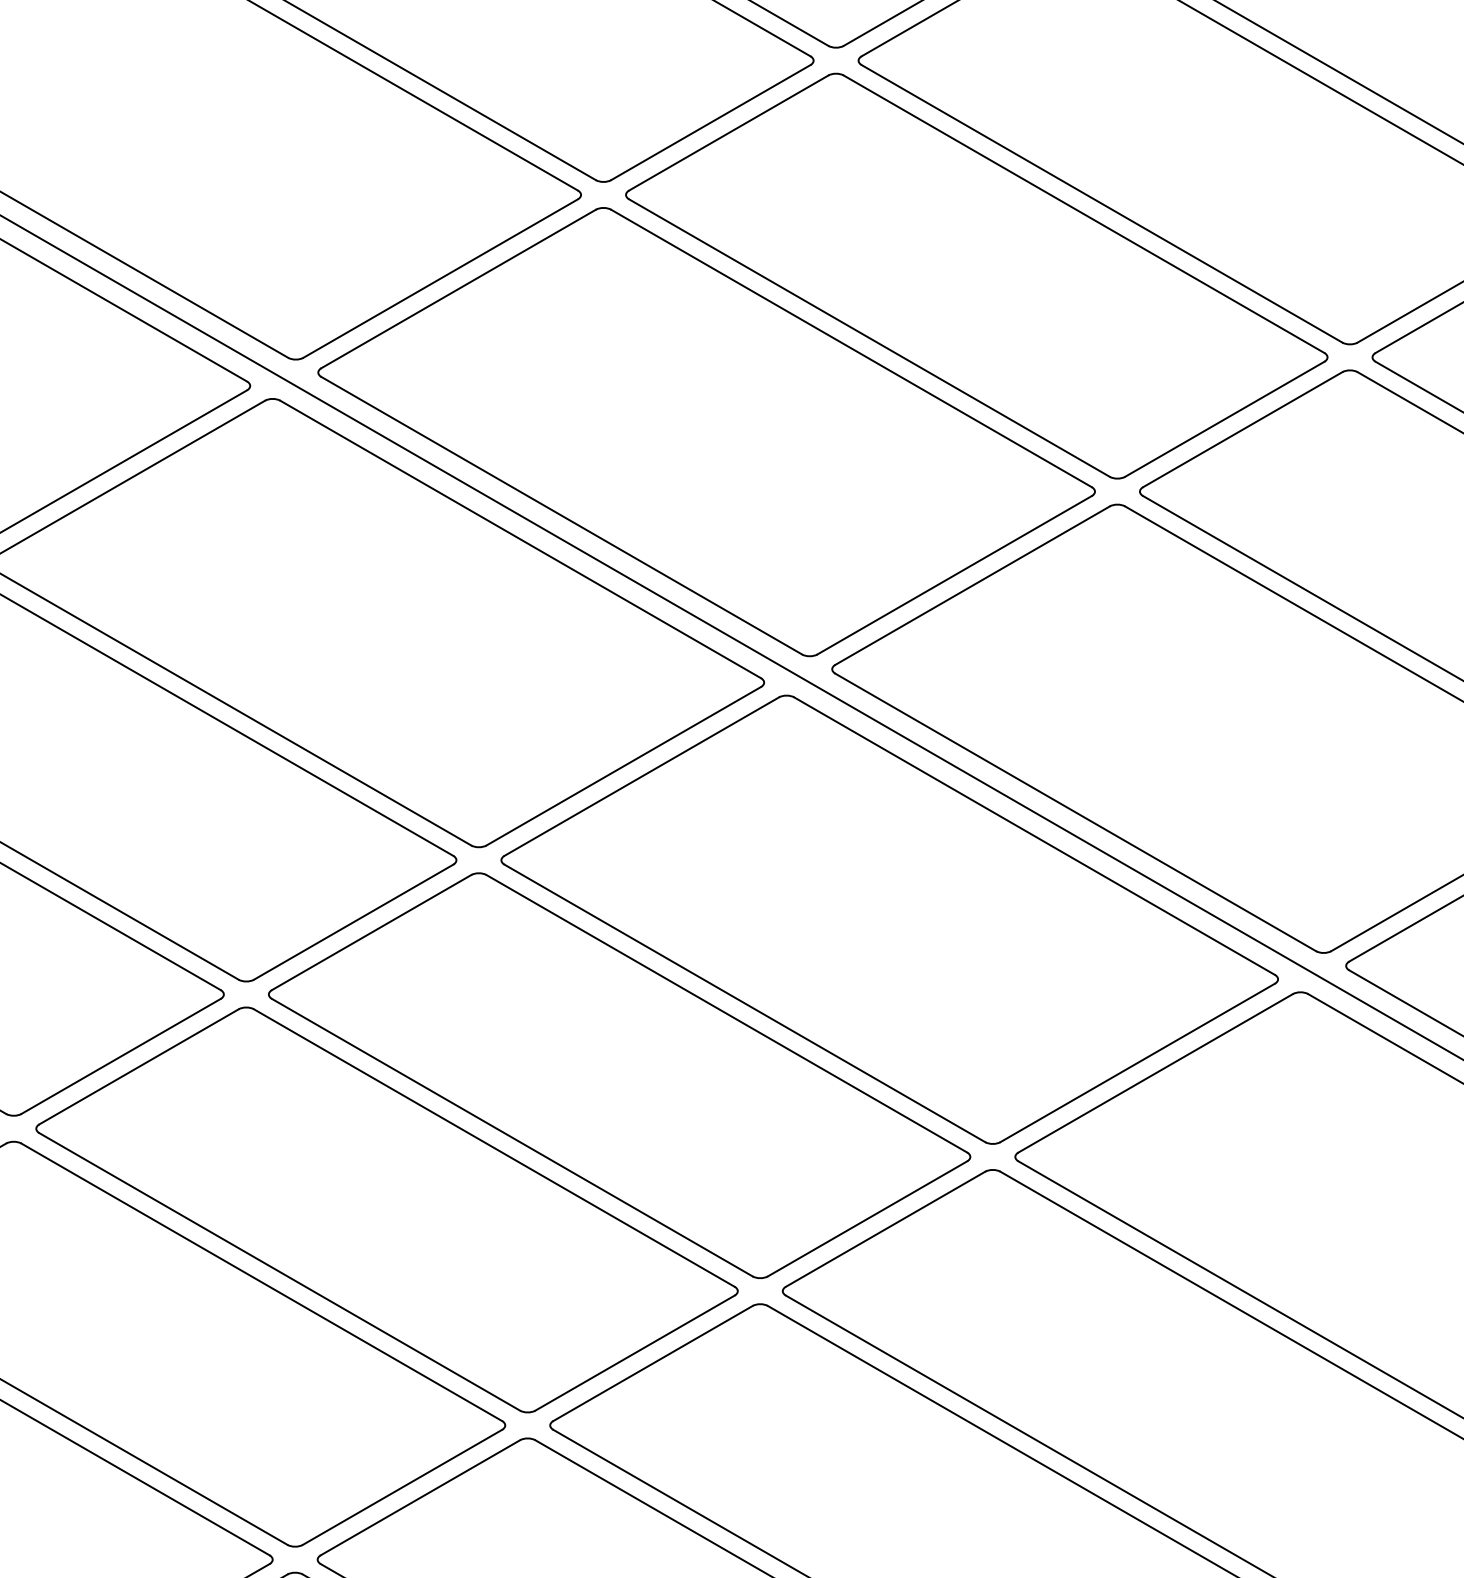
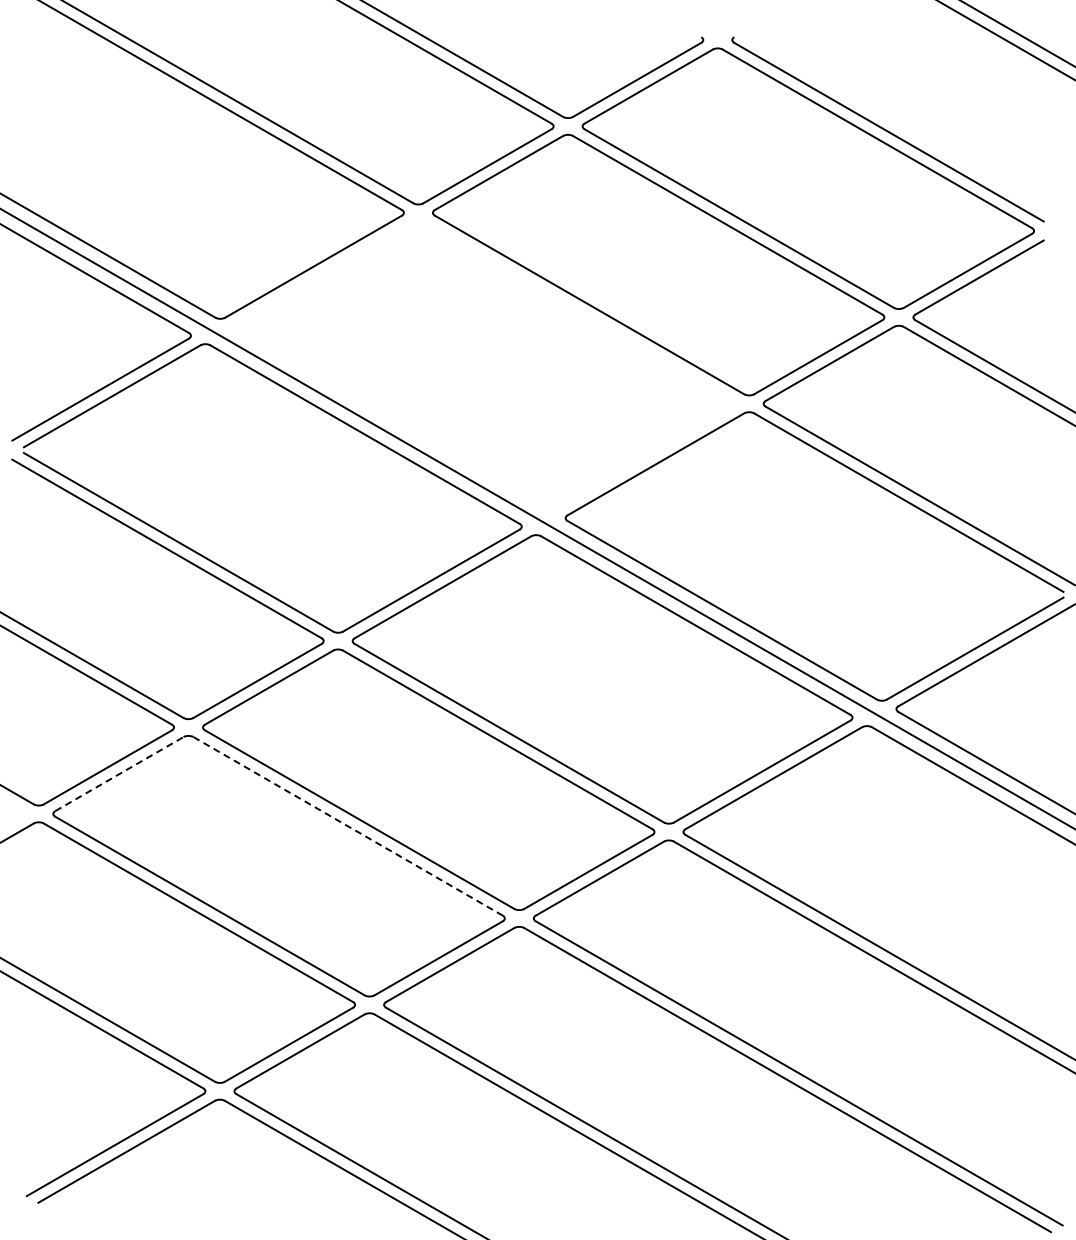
part: (706, 432) -> (484, 365), removed
line: (139, 1065) -> (119, 773), solid -> dashed
line: (494, 1148) -> (348, 826), solid -> dashed

